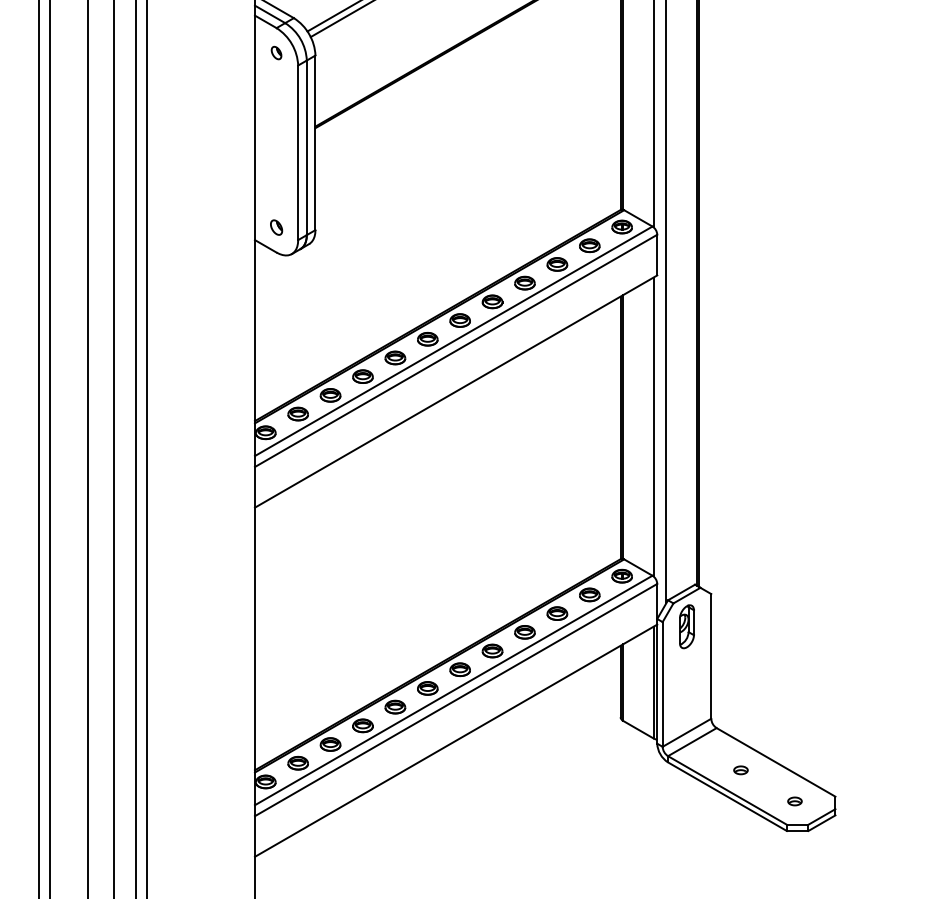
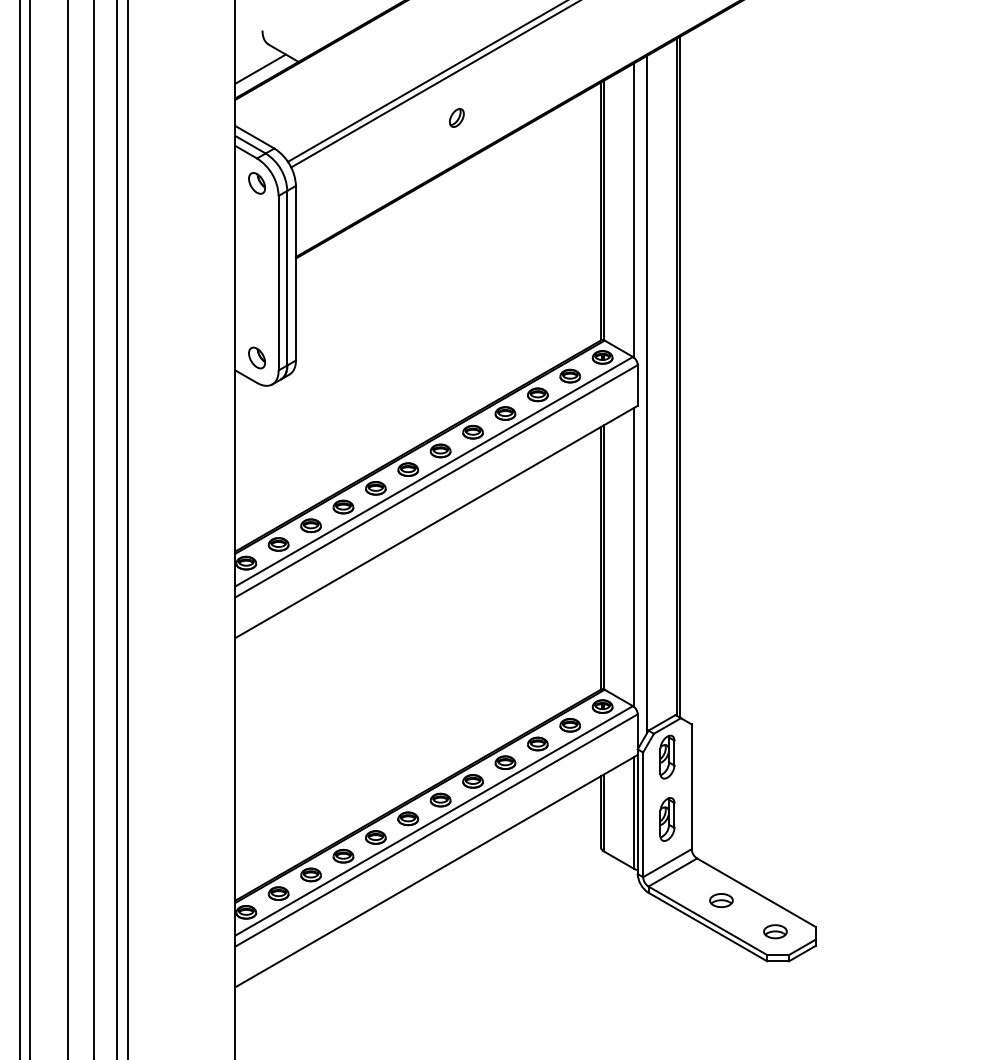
part: (276, 53) -> (256, 183), size x1.67
part: (276, 227) -> (256, 357), size x1.43
part: (687, 689) -> (667, 819), added
part: (741, 770) -> (721, 900), size x1.67
part: (795, 801) -> (775, 931), size x1.67

